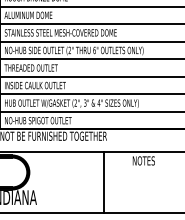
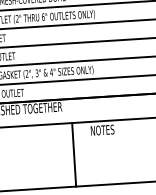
line: (103, 182) -> (74, 154), moved

